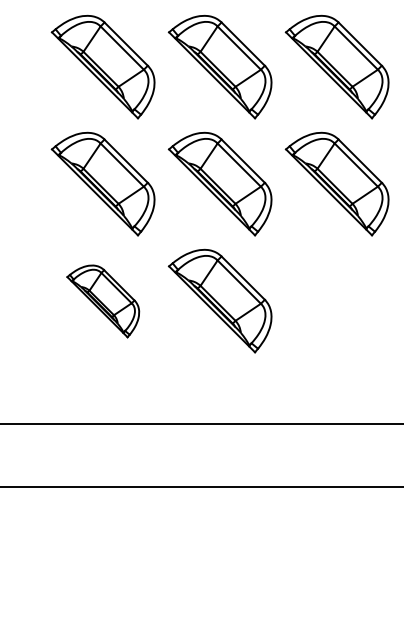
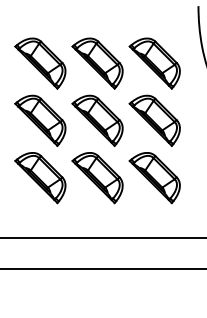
part: (103, 302) -> (40, 178), size x1.43
part: (336, 302) -> (154, 178), added

